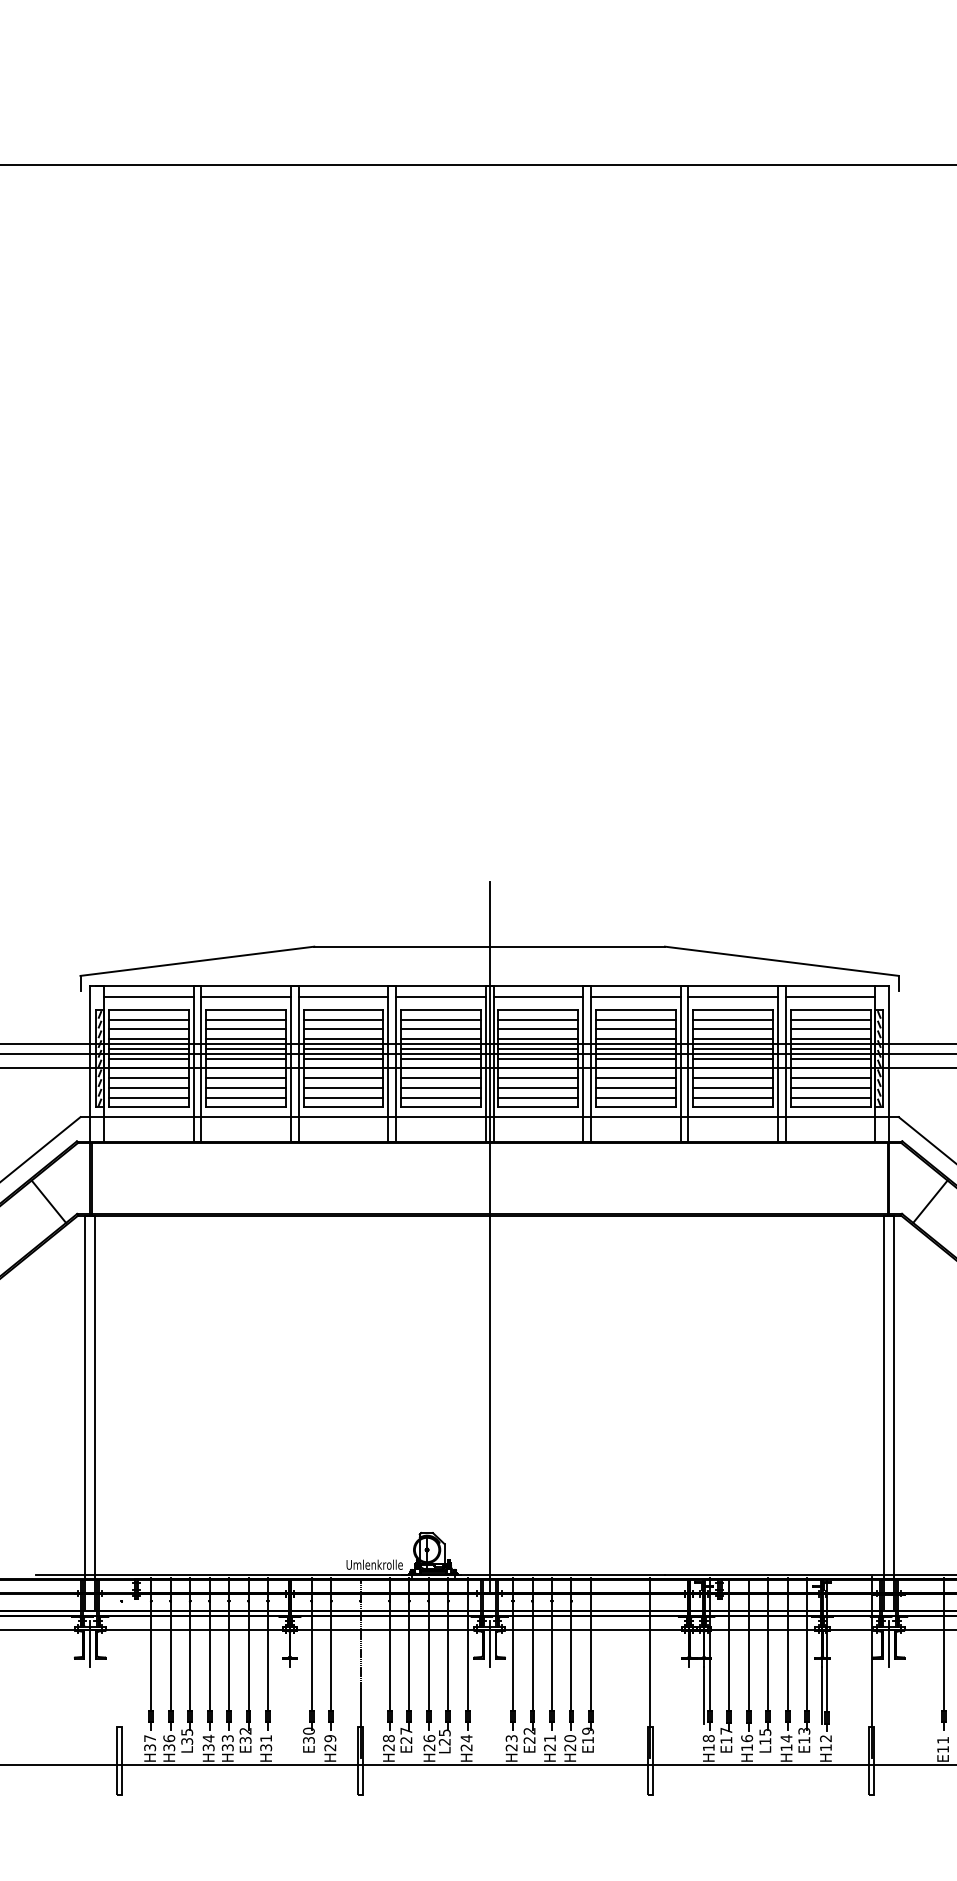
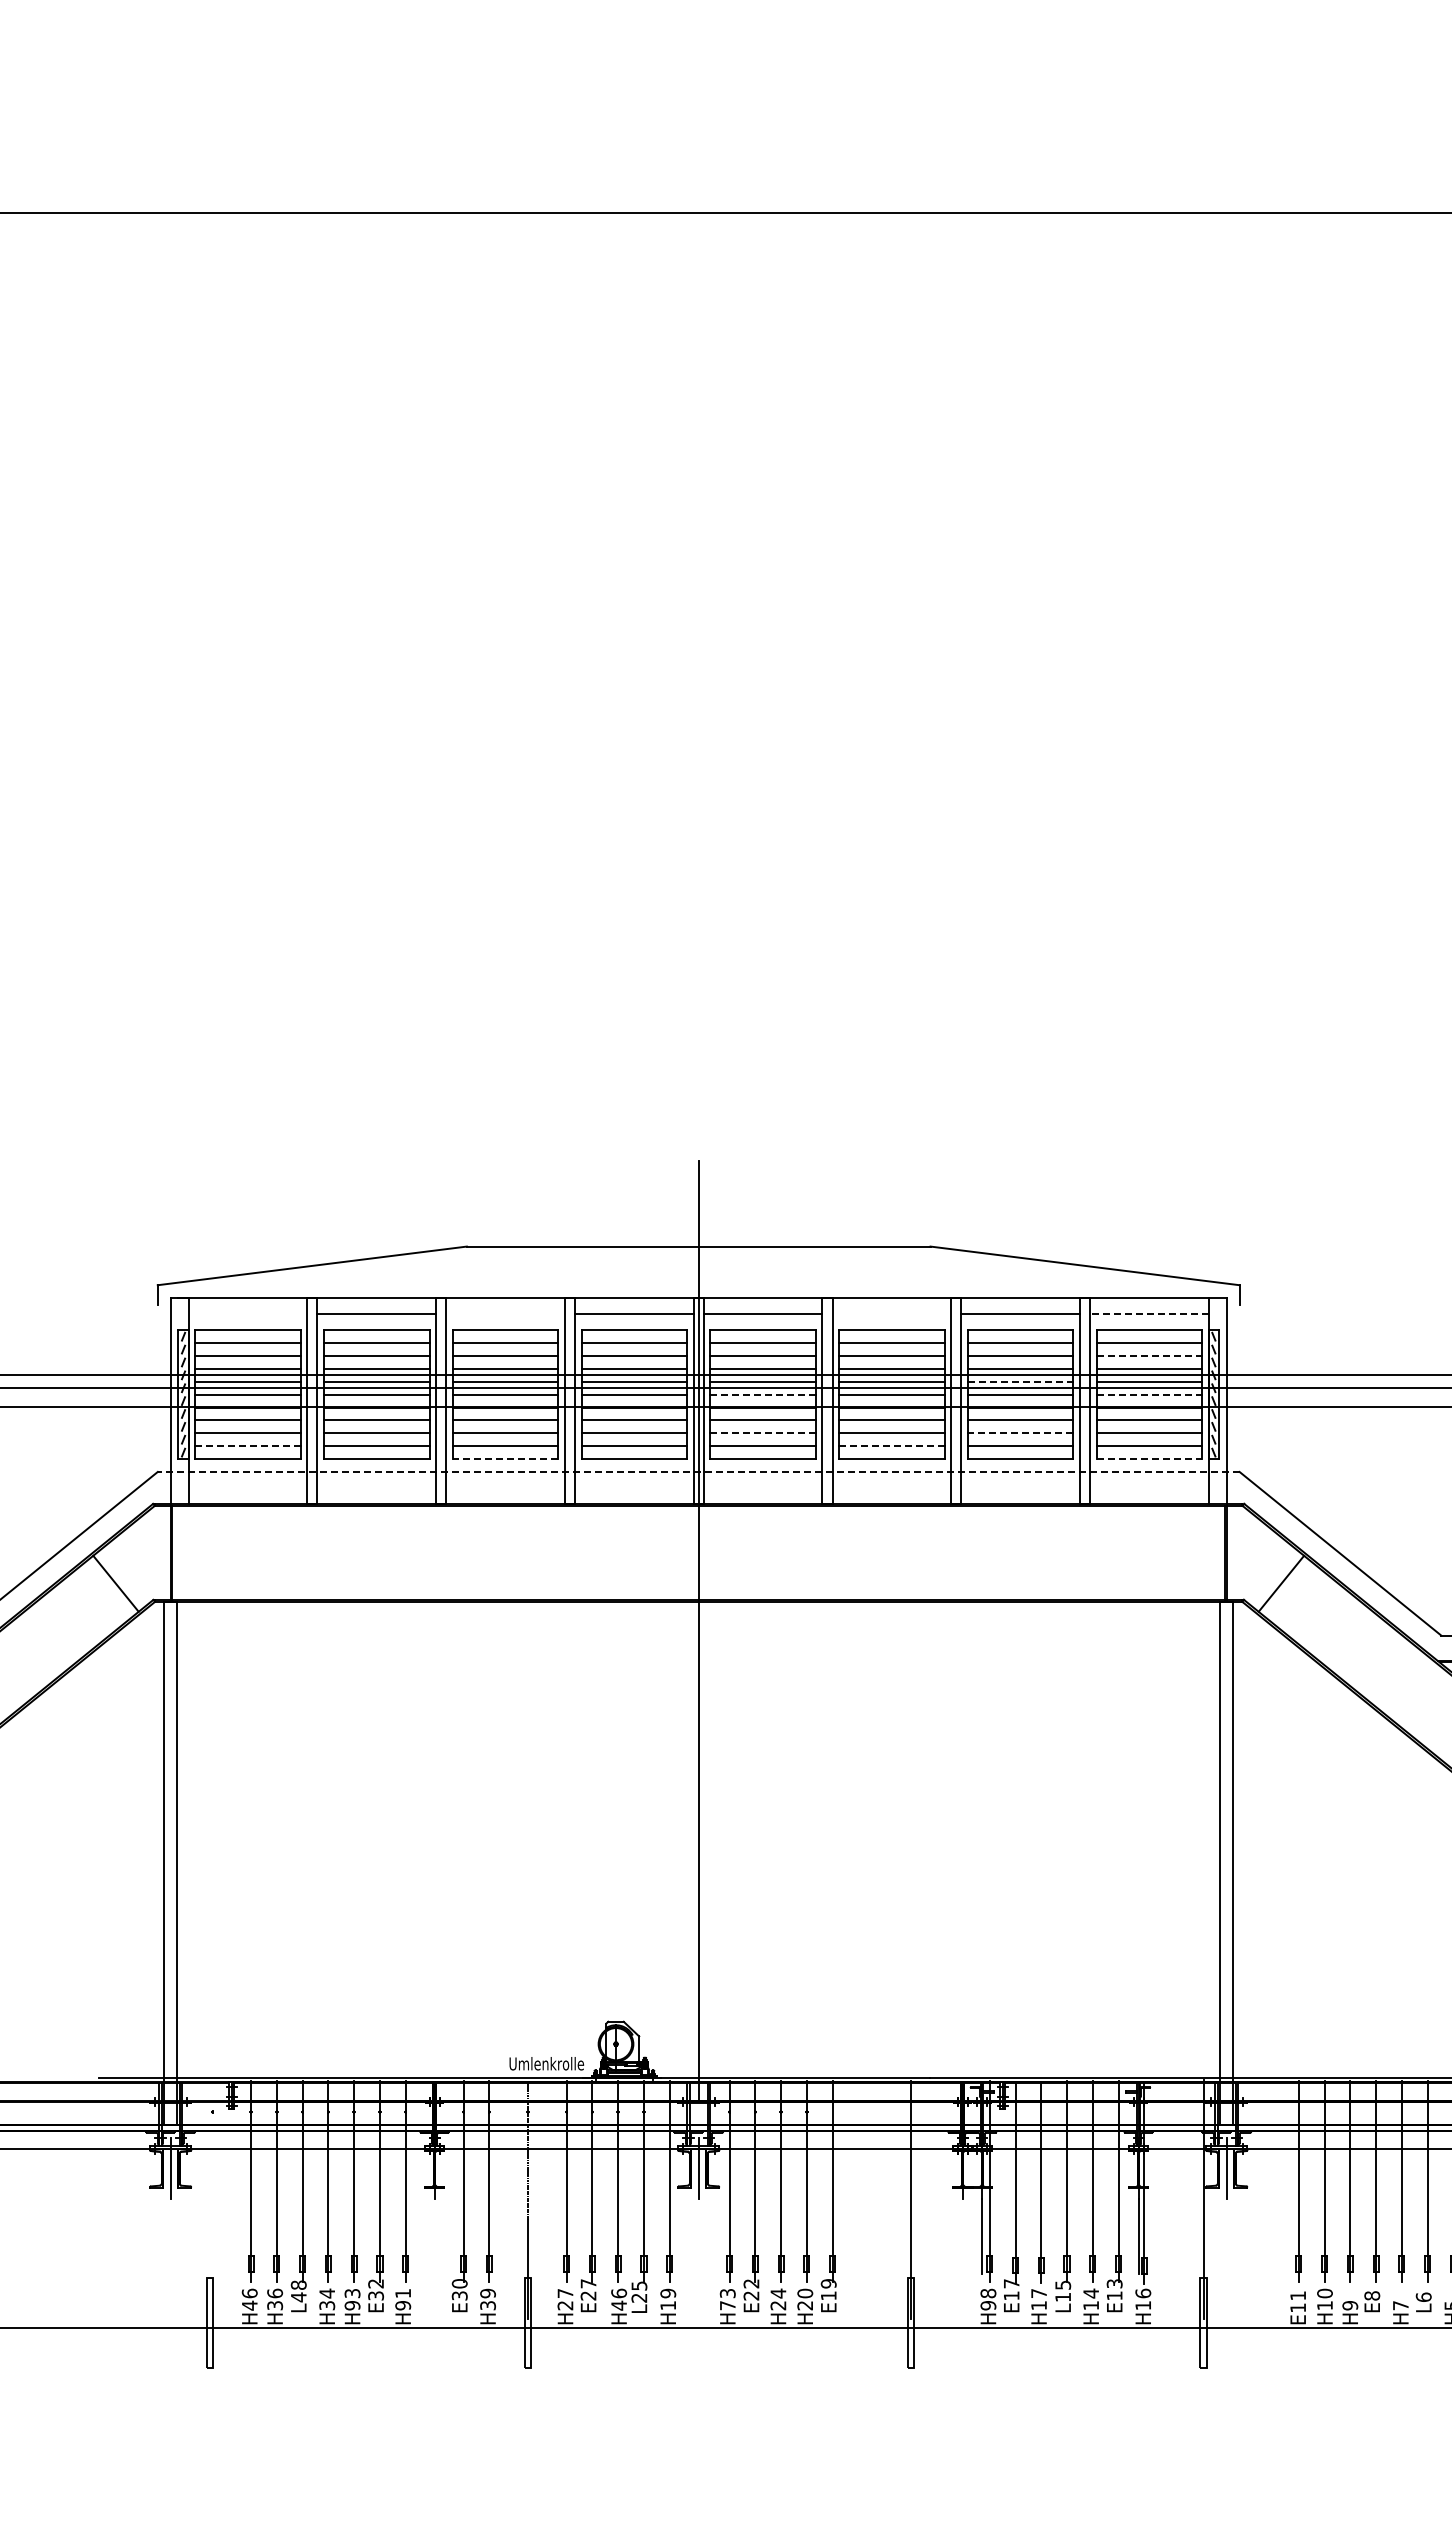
line: (148, 997) -> (247, 1313), removed
line: (343, 997) -> (505, 1313), removed
line: (635, 997) -> (891, 1313), removed
line: (829, 997) -> (1148, 1313), solid -> dashed
line: (830, 1029) -> (1149, 1356), solid -> dashed
line: (733, 1048) -> (1020, 1381), solid -> dashed
line: (538, 1058) -> (763, 1394), solid -> dashed
line: (830, 1058) -> (1149, 1394), solid -> dashed
line: (538, 1088) -> (763, 1433), solid -> dashed
line: (733, 1088) -> (1020, 1433), solid -> dashed
line: (148, 1097) -> (247, 1446), solid -> dashed
line: (635, 1097) -> (891, 1446), solid -> dashed
line: (343, 1107) -> (505, 1459), solid -> dashed
line: (830, 1107) -> (1149, 1459), solid -> dashed
line: (489, 1116) -> (698, 1471), solid -> dashed
text: (186, 1737) -> (298, 2291), L35 -> L48
text: (388, 1738) -> (565, 2293), H28 -> H27
text: (550, 1738) -> (778, 2293), H21 -> H24
text: (746, 1738) -> (1038, 2293), H16 -> H17
text: (826, 1738) -> (1143, 2293), H12 -> H16
text: (149, 1743) -> (249, 2299), H37 -> H46
text: (466, 1743) -> (668, 2299), H24 -> H19
text: (227, 1747) -> (352, 2305), H33 -> H93
text: (265, 1747) -> (402, 2305), H31 -> H91
text: (329, 1747) -> (487, 2305), H29 -> H39
text: (428, 1747) -> (618, 2305), H26 -> H46
text: (511, 1747) -> (727, 2305), H23 -> H73
text: (708, 1747) -> (988, 2305), H18 -> H98

